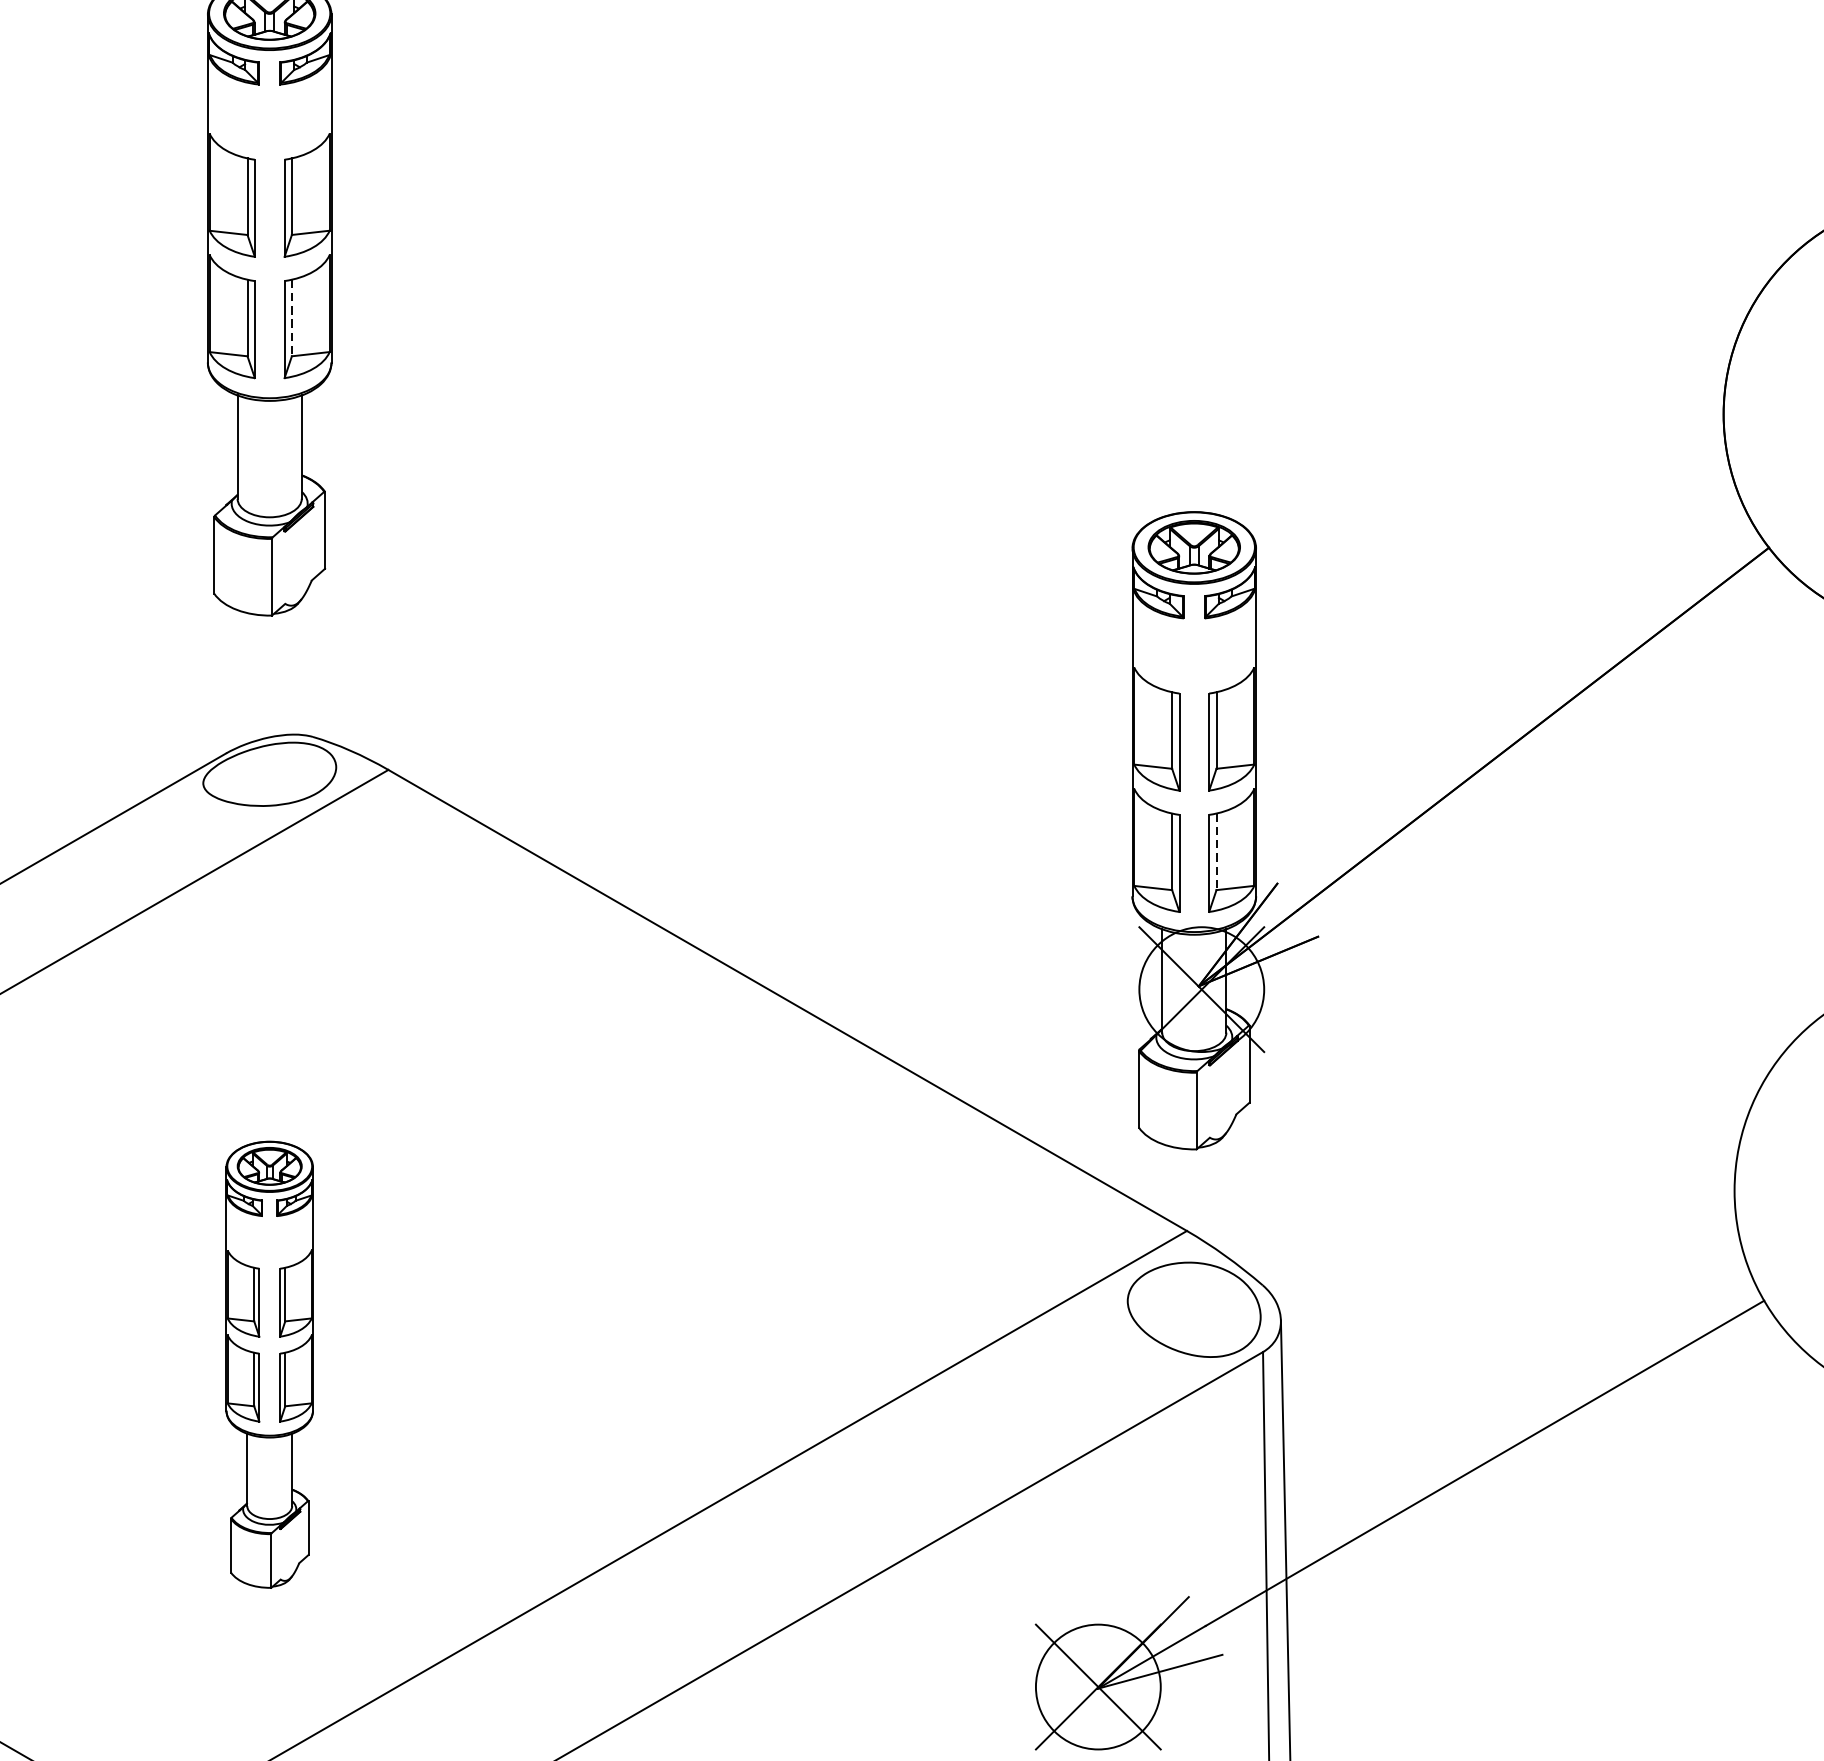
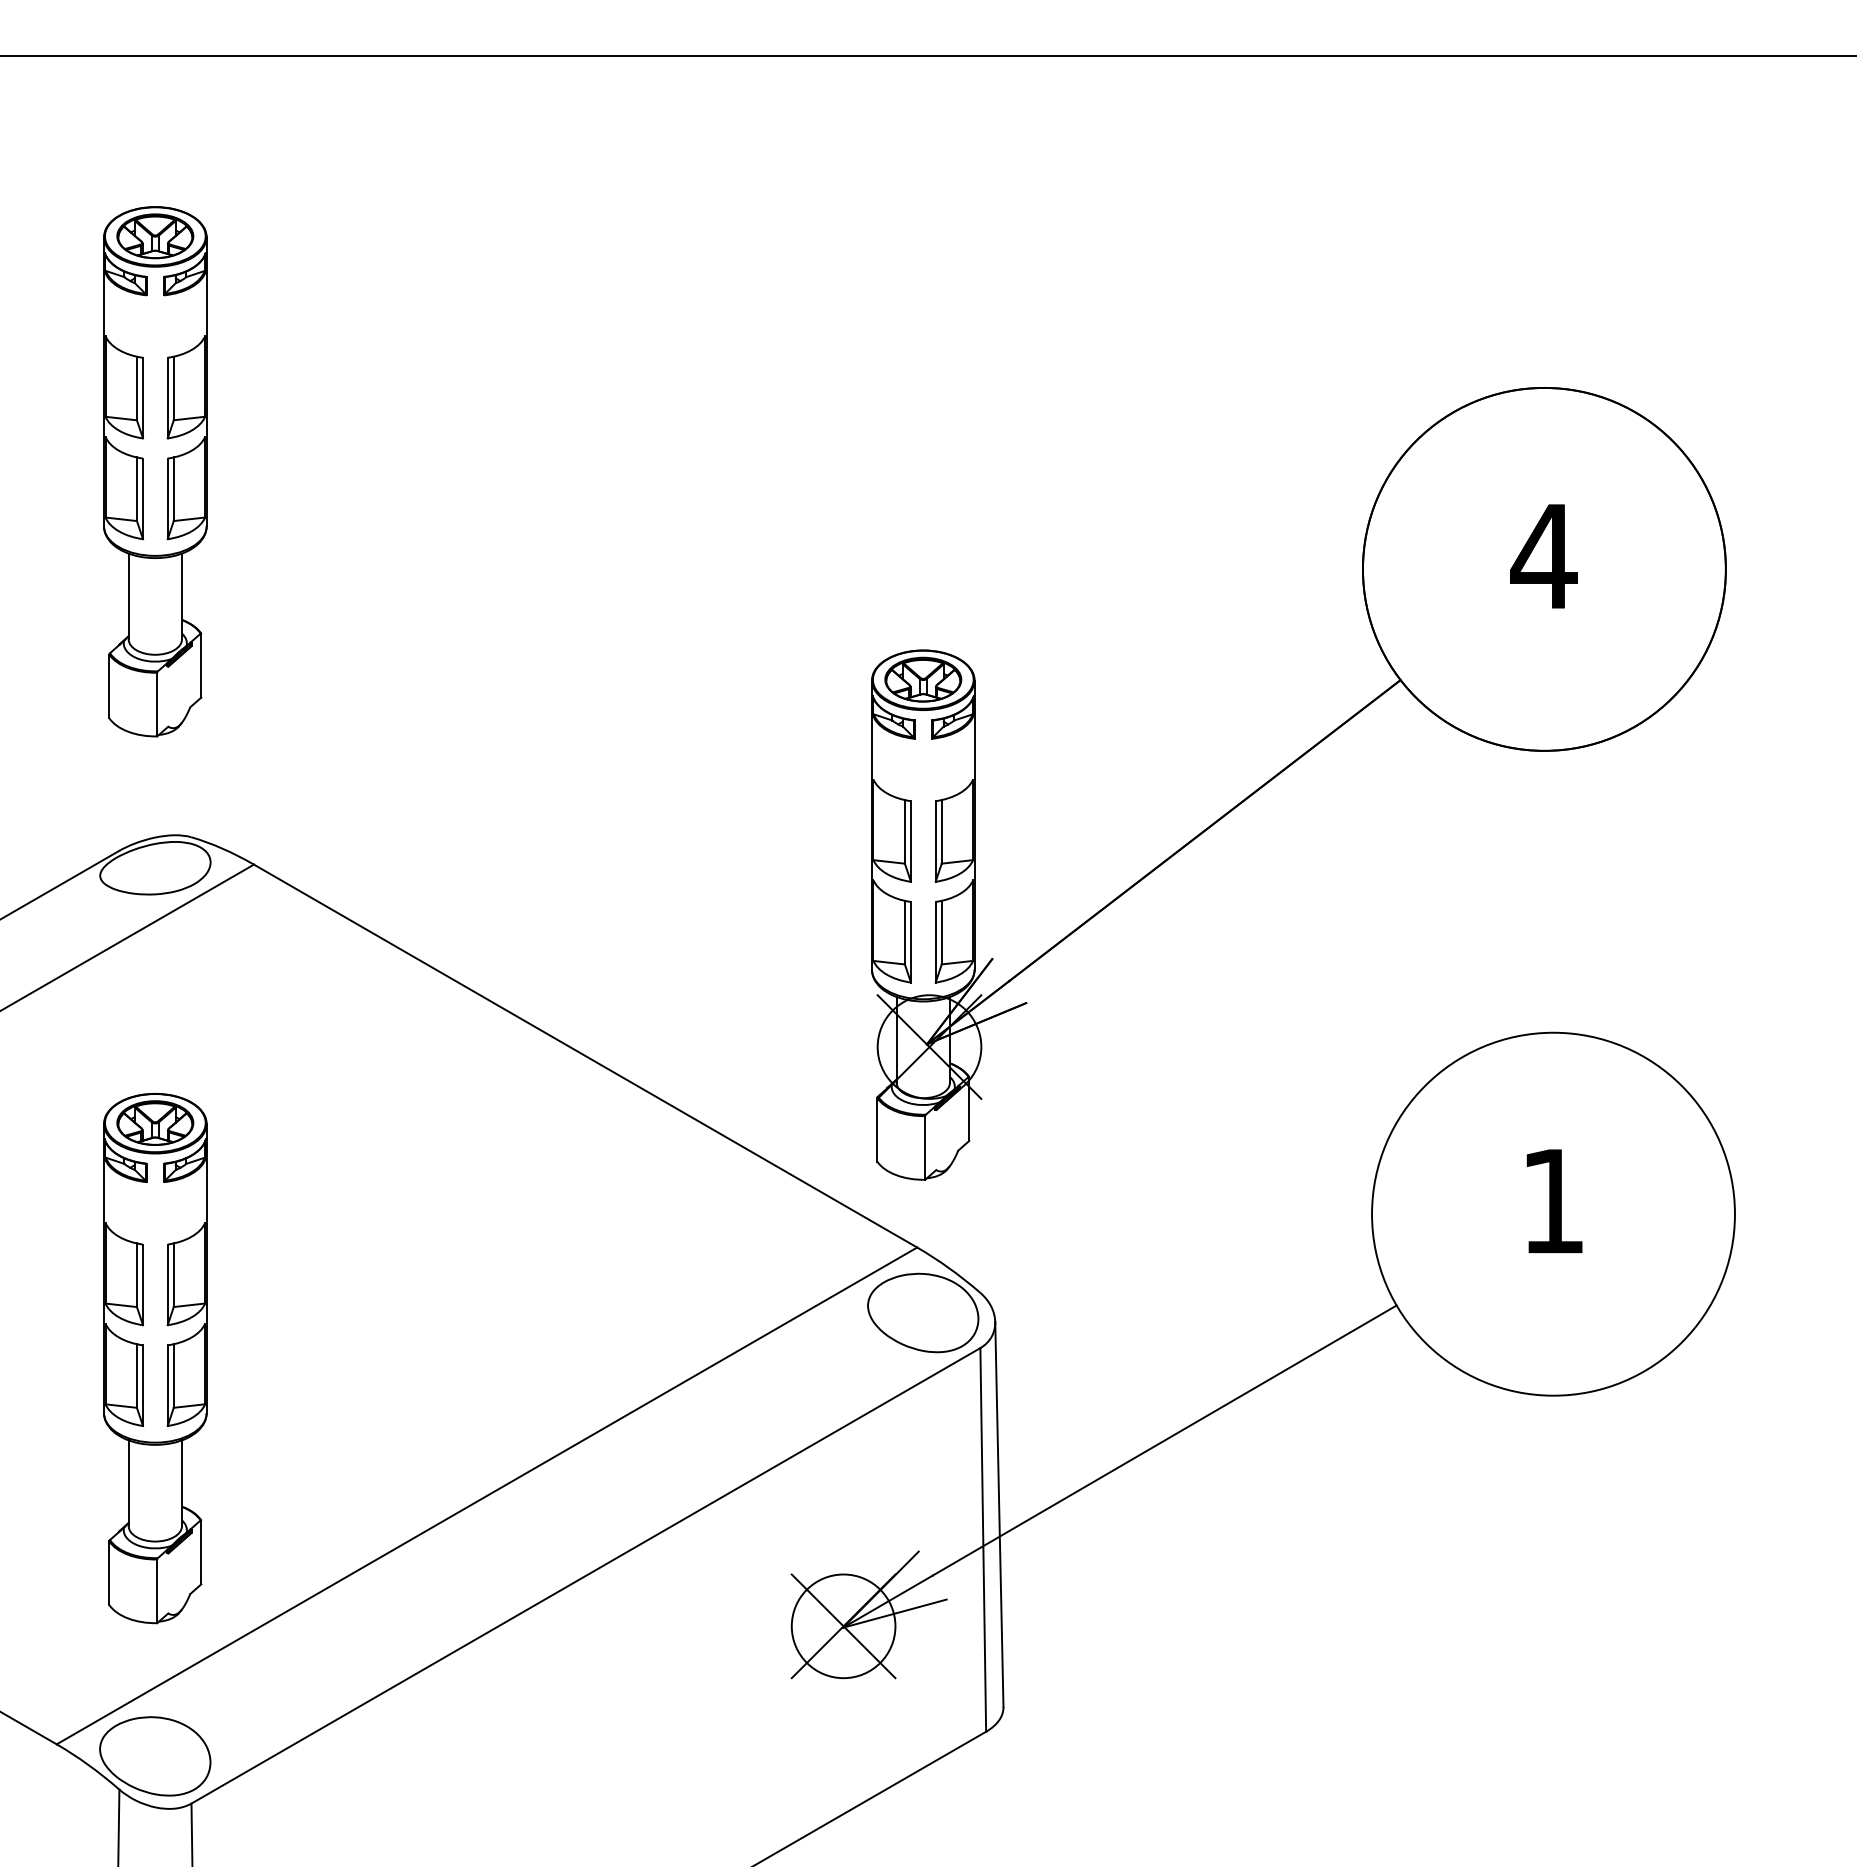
line: (291, 318) -> (173, 489), dashed -> solid
line: (1216, 851) -> (941, 932), dashed -> solid
part: (269, 1364) -> (155, 1358), size x1.43

